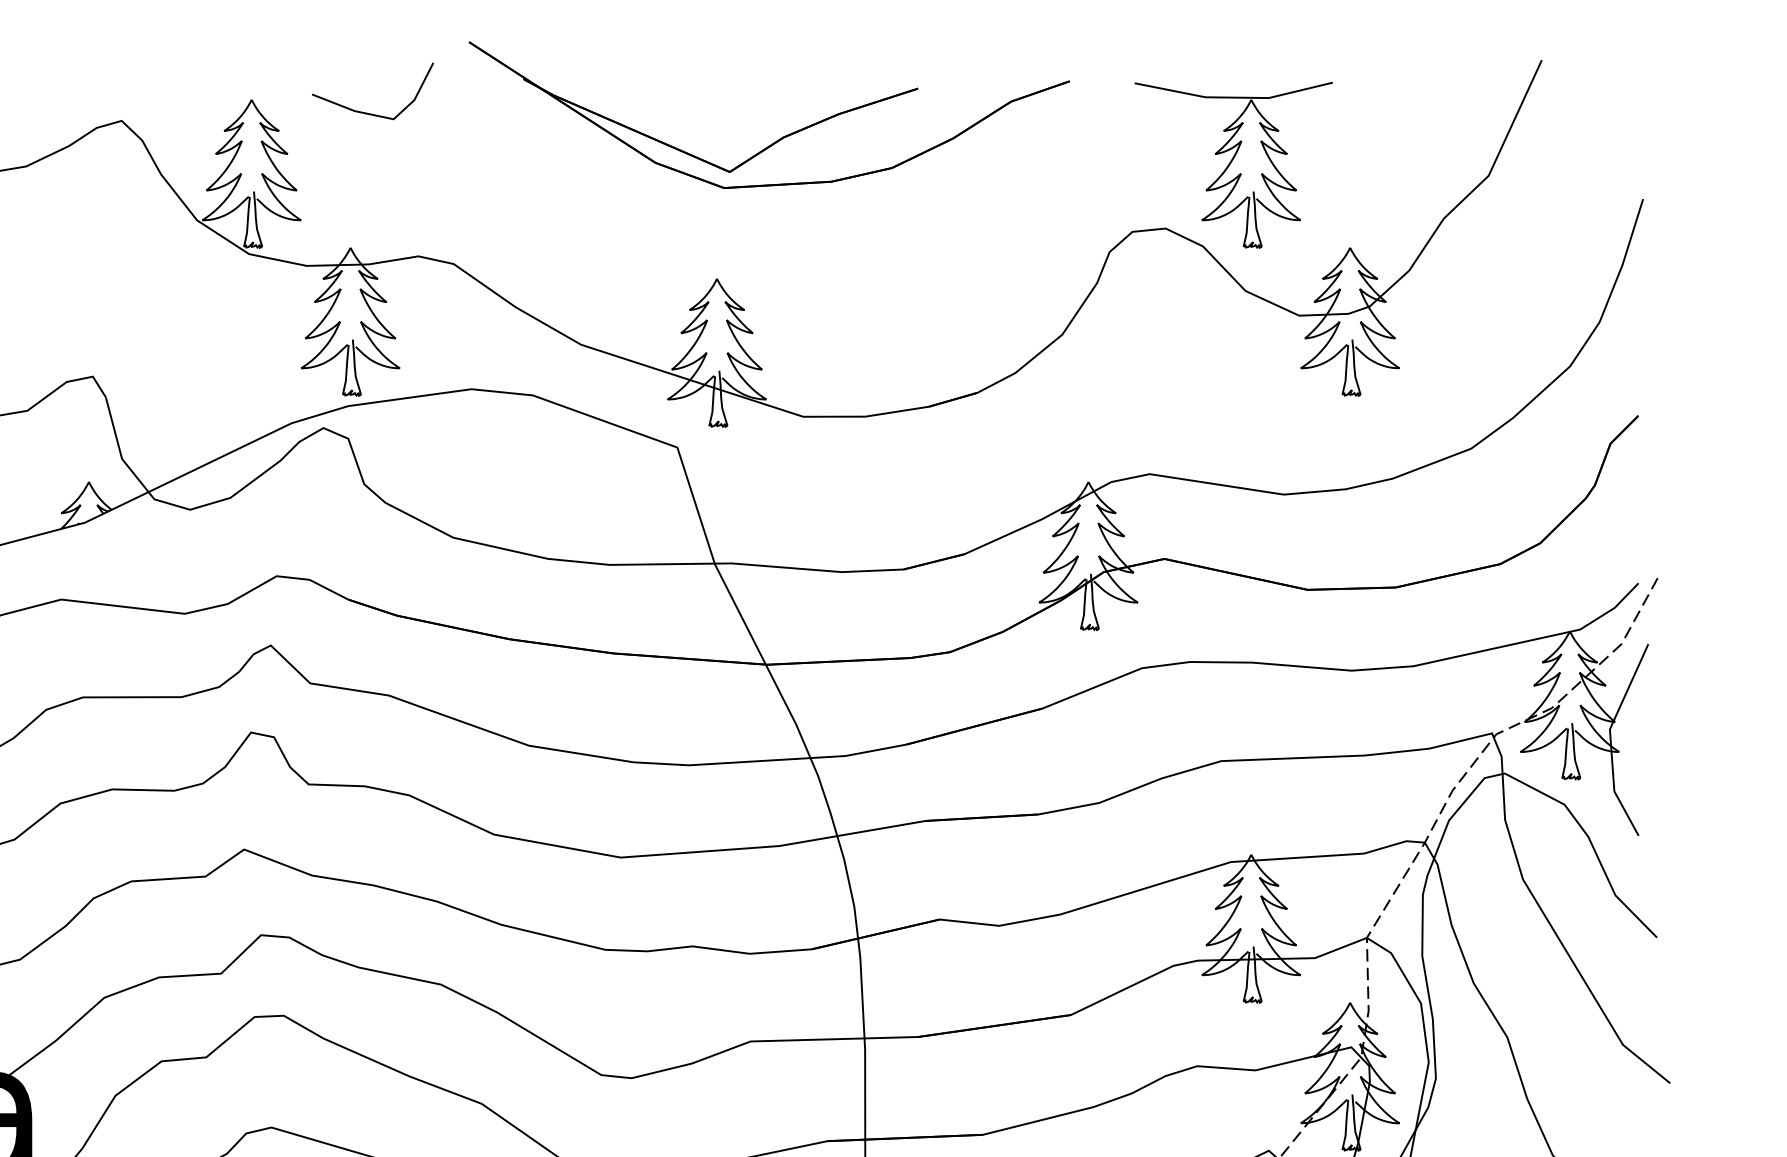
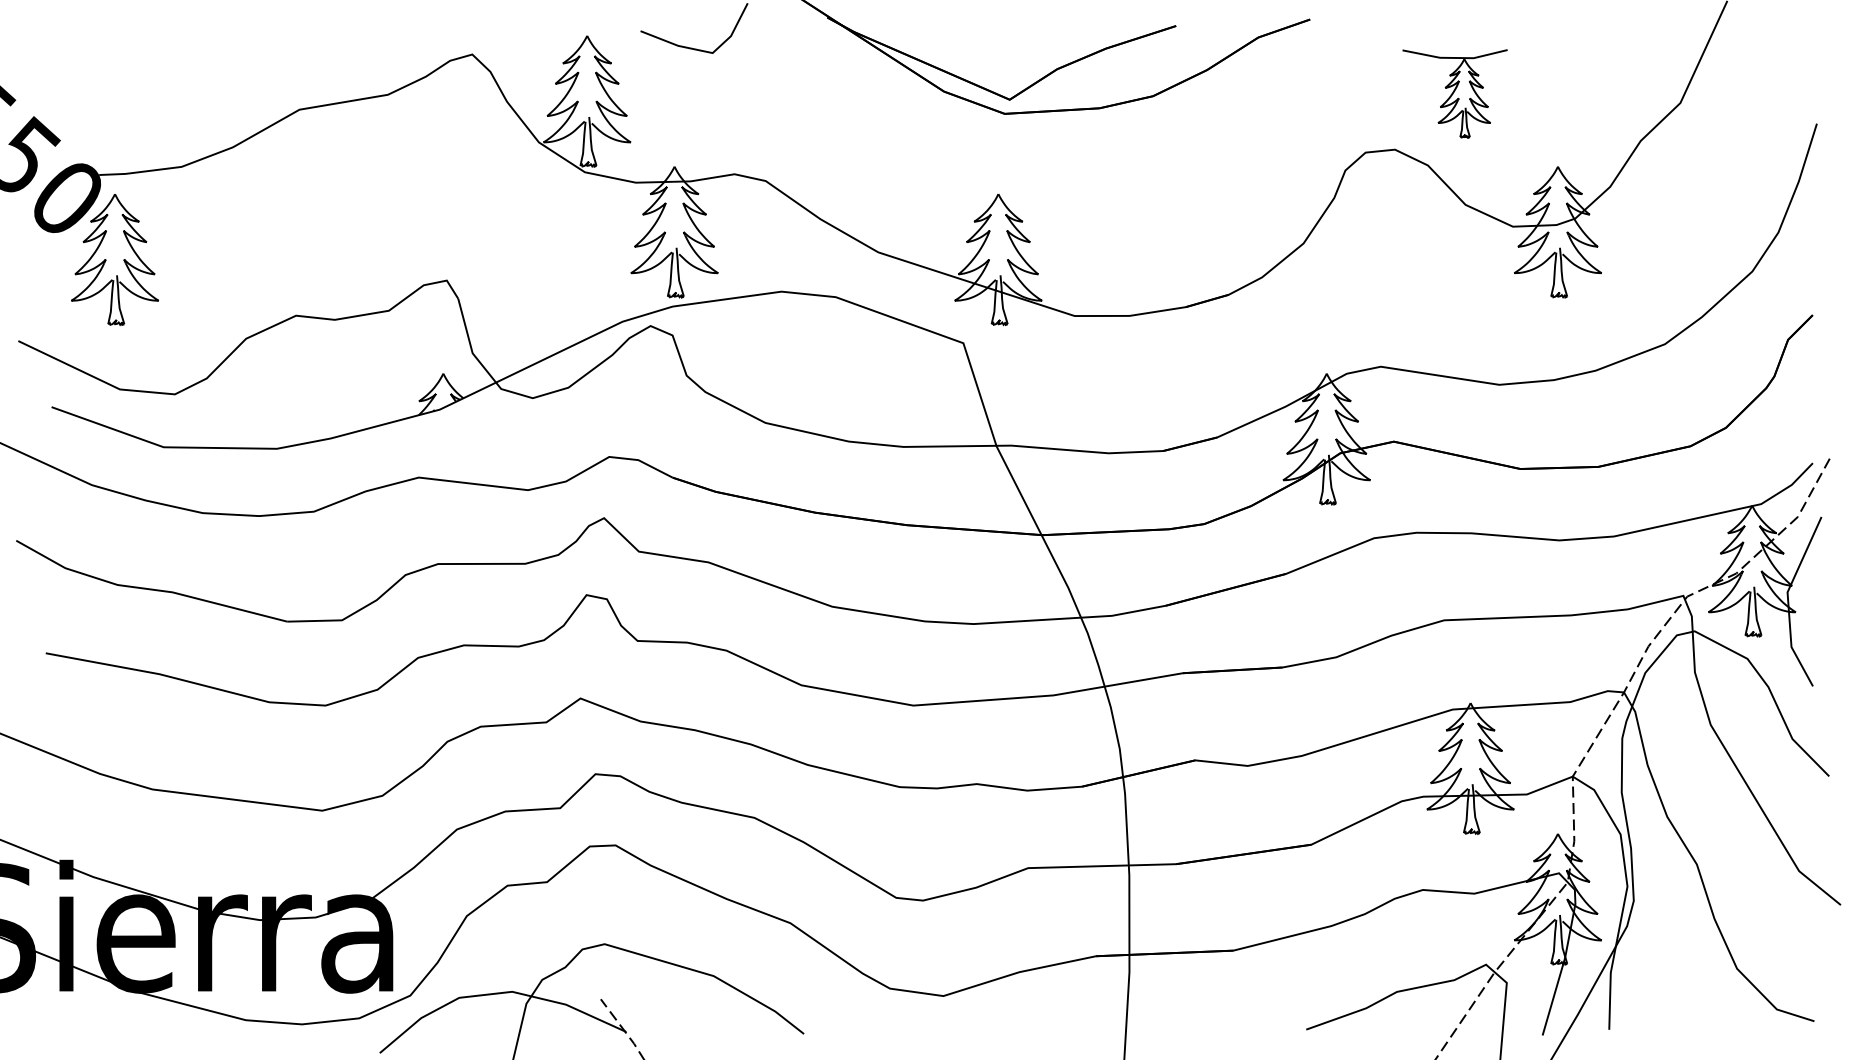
part: (1233, 164) -> (1454, 93), size x0.6

